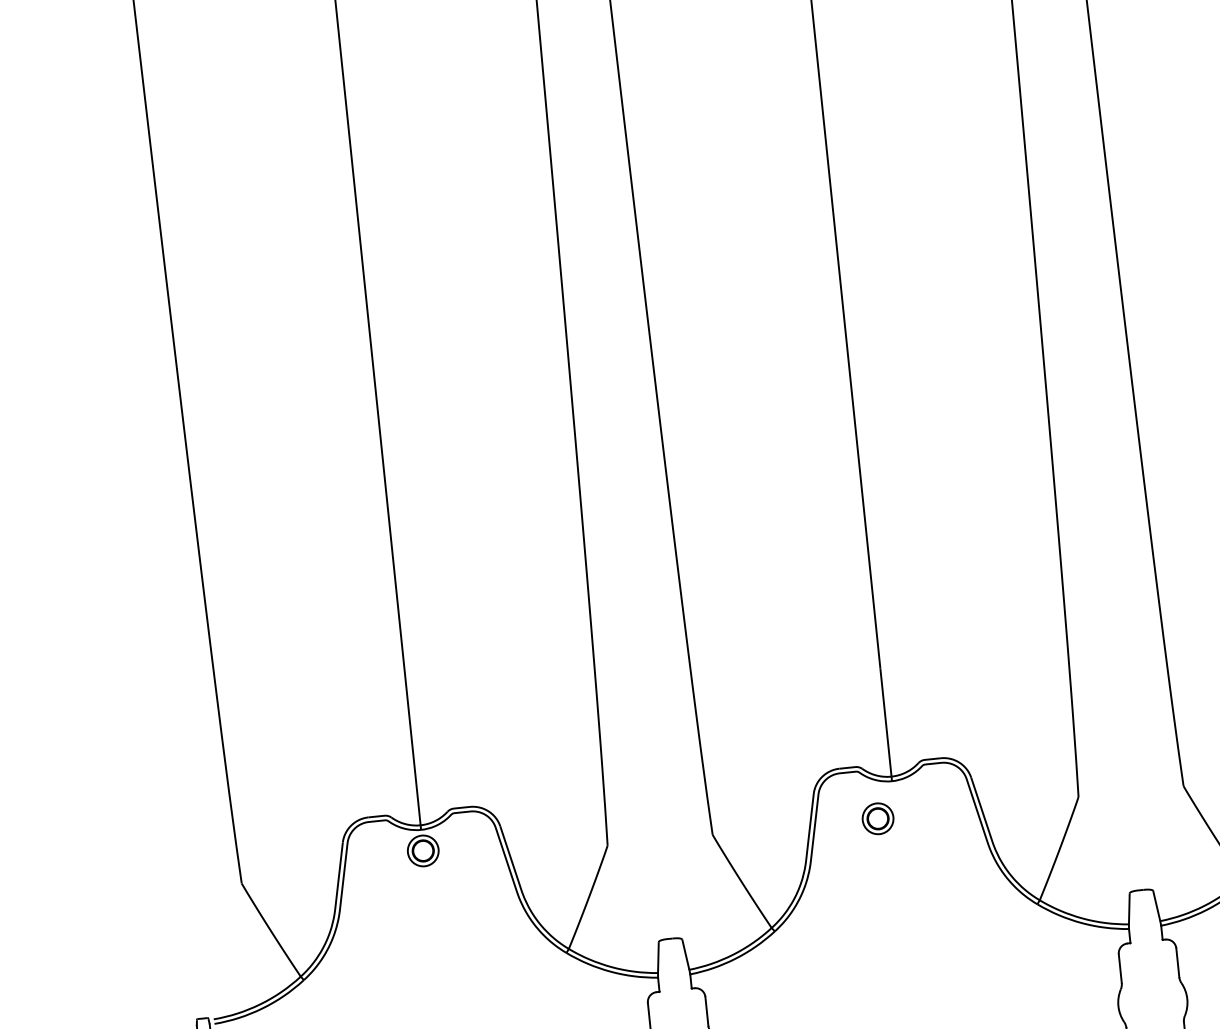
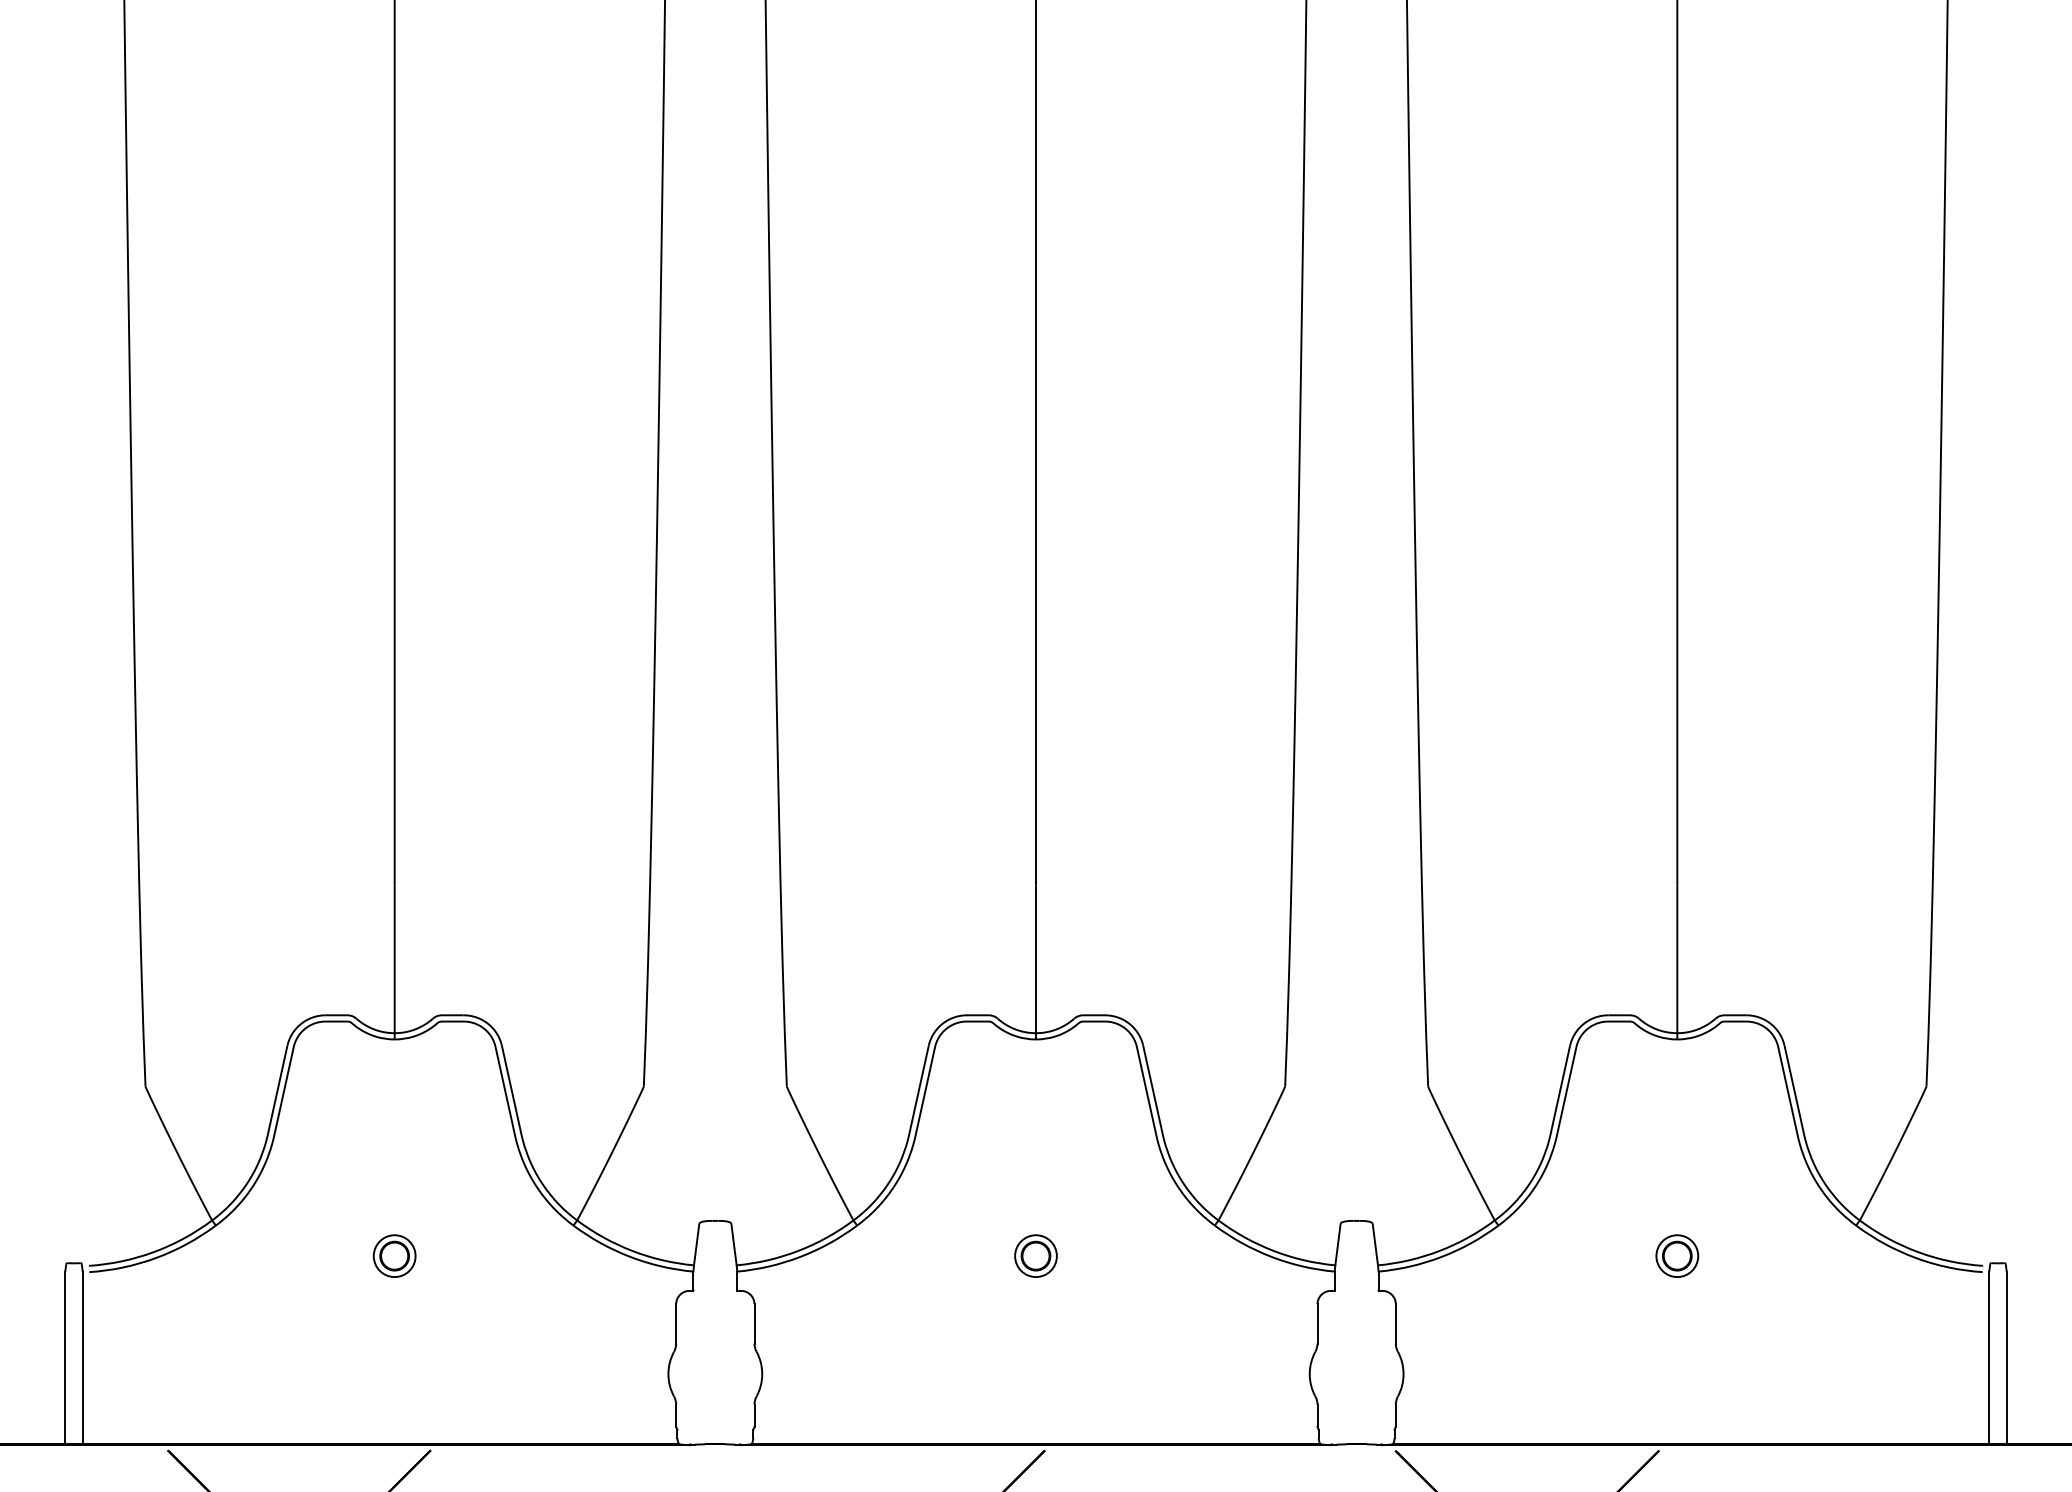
part: (877, 818) -> (1035, 1255), moved
part: (423, 850) -> (394, 1255), moved

